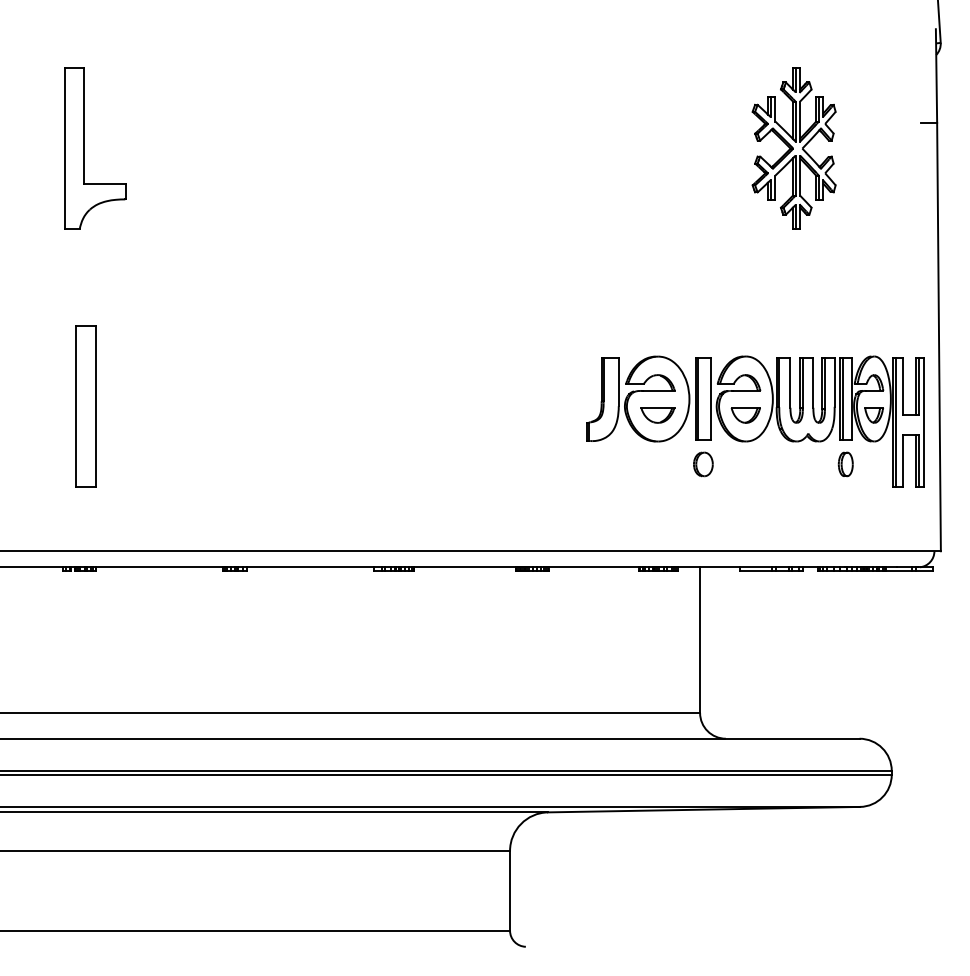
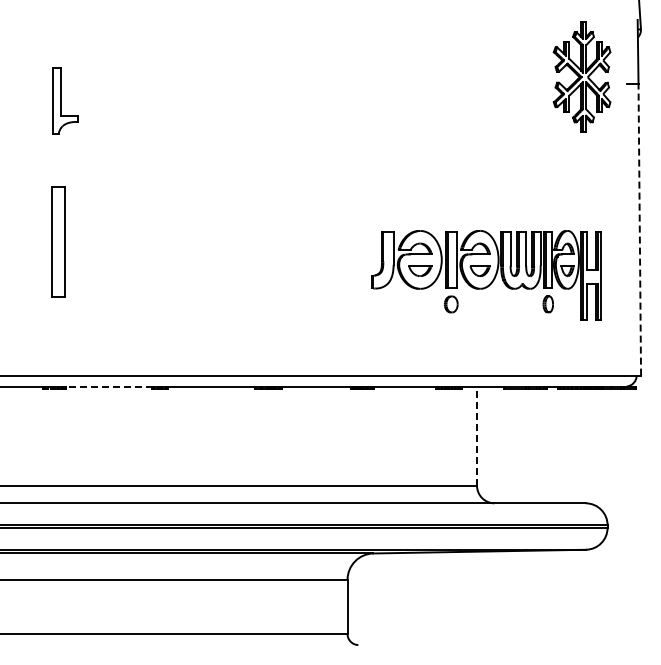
part: (94, 147) -> (64, 100), size x0.6
part: (793, 147) -> (581, 76), moved
line: (938, 336) -> (639, 229), solid -> dashed
part: (85, 405) -> (58, 241), moved
part: (755, 421) -> (486, 275), moved
line: (160, 567) -> (109, 386), solid -> dashed
line: (700, 640) -> (477, 436), solid -> dashed

